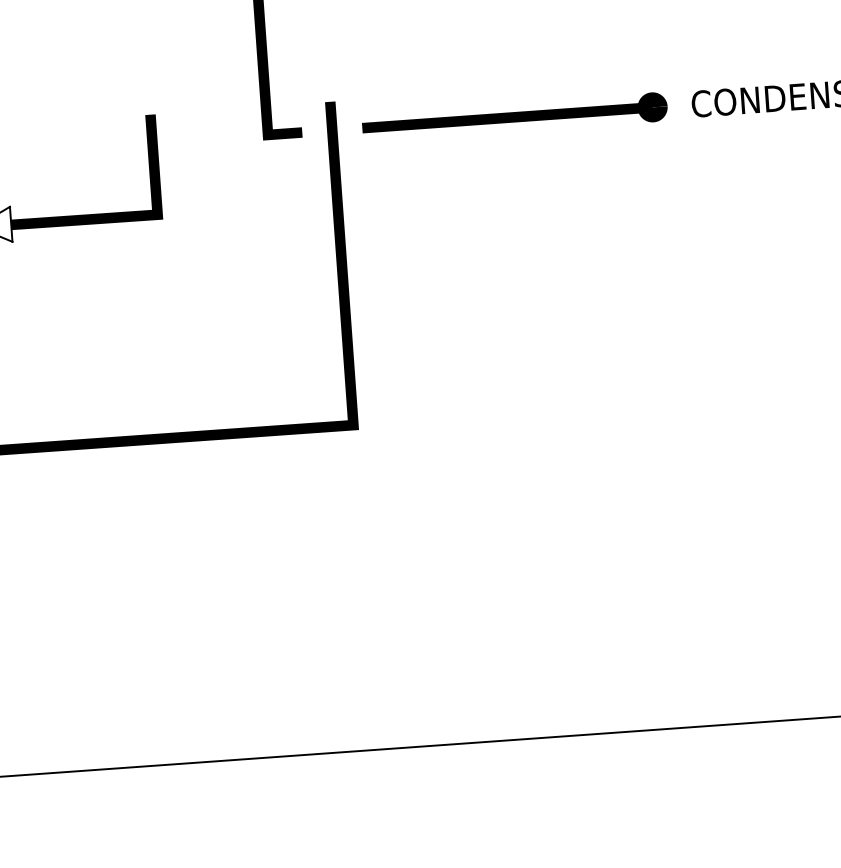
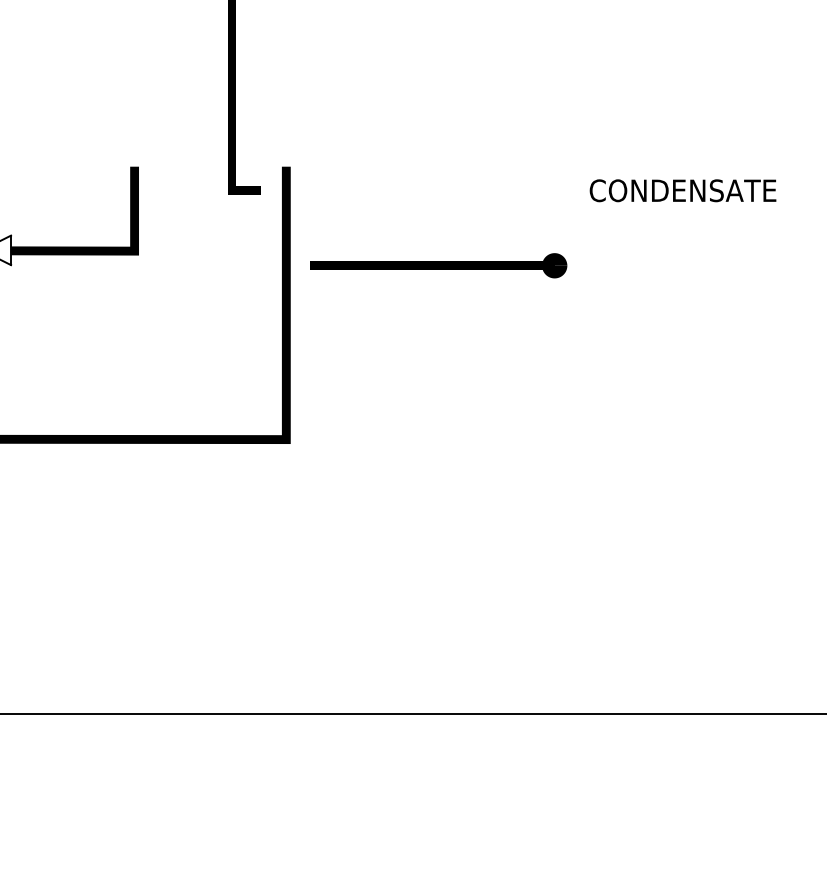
part: (514, 116) -> (438, 265), moved

